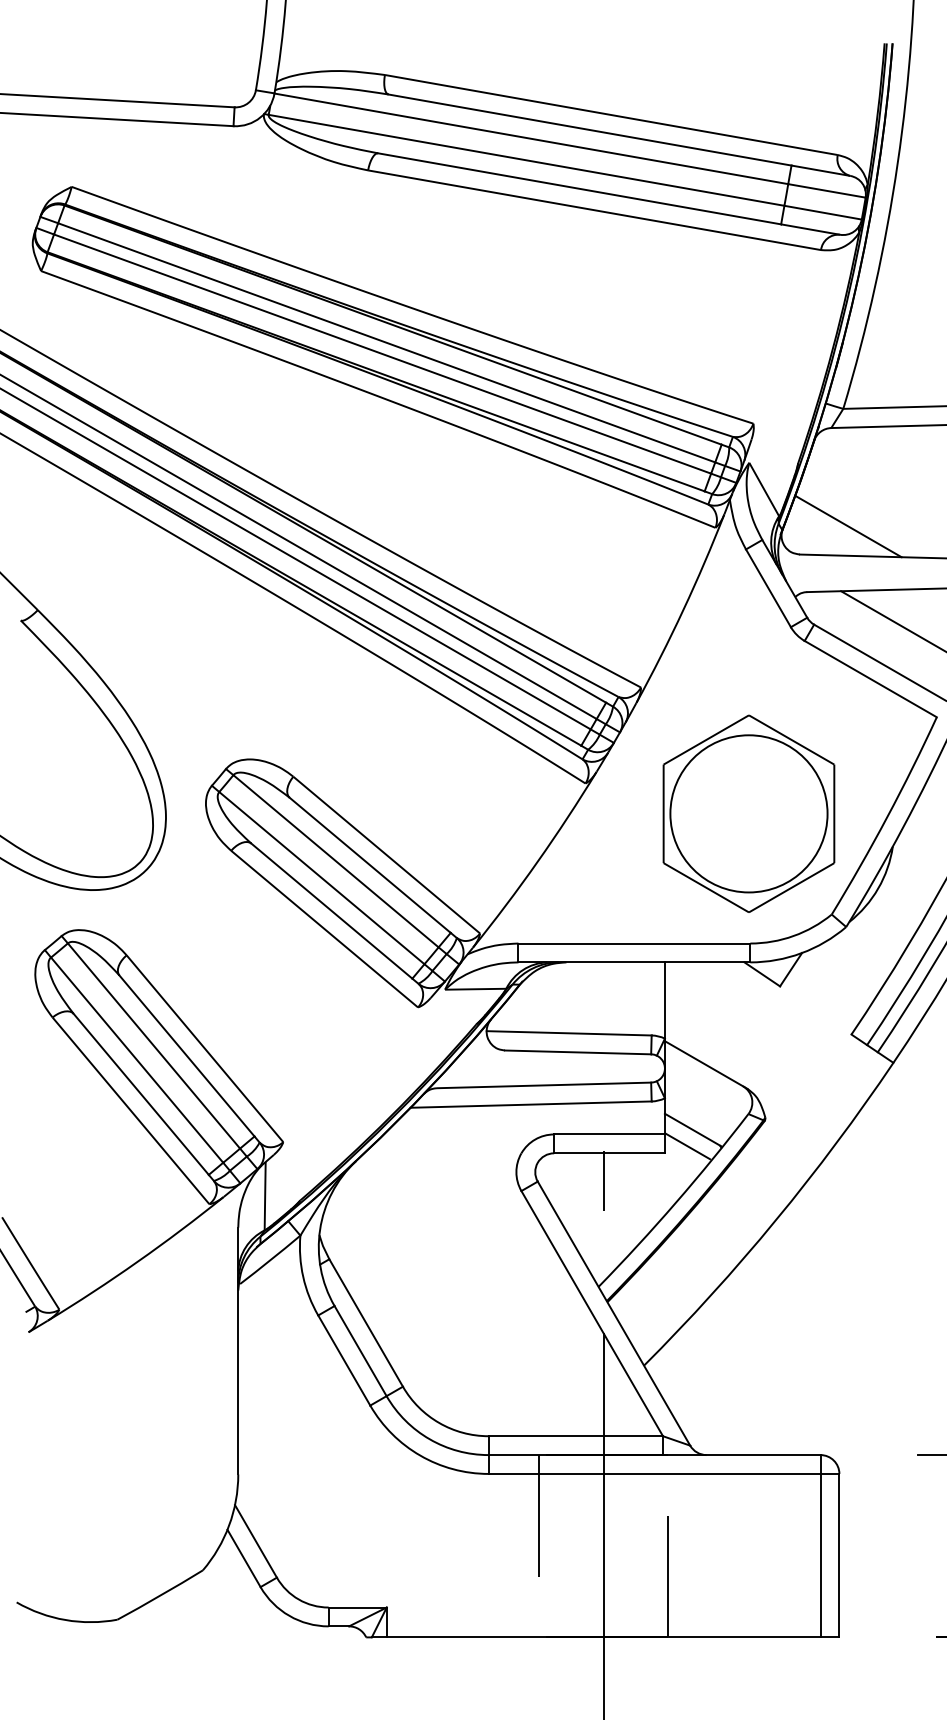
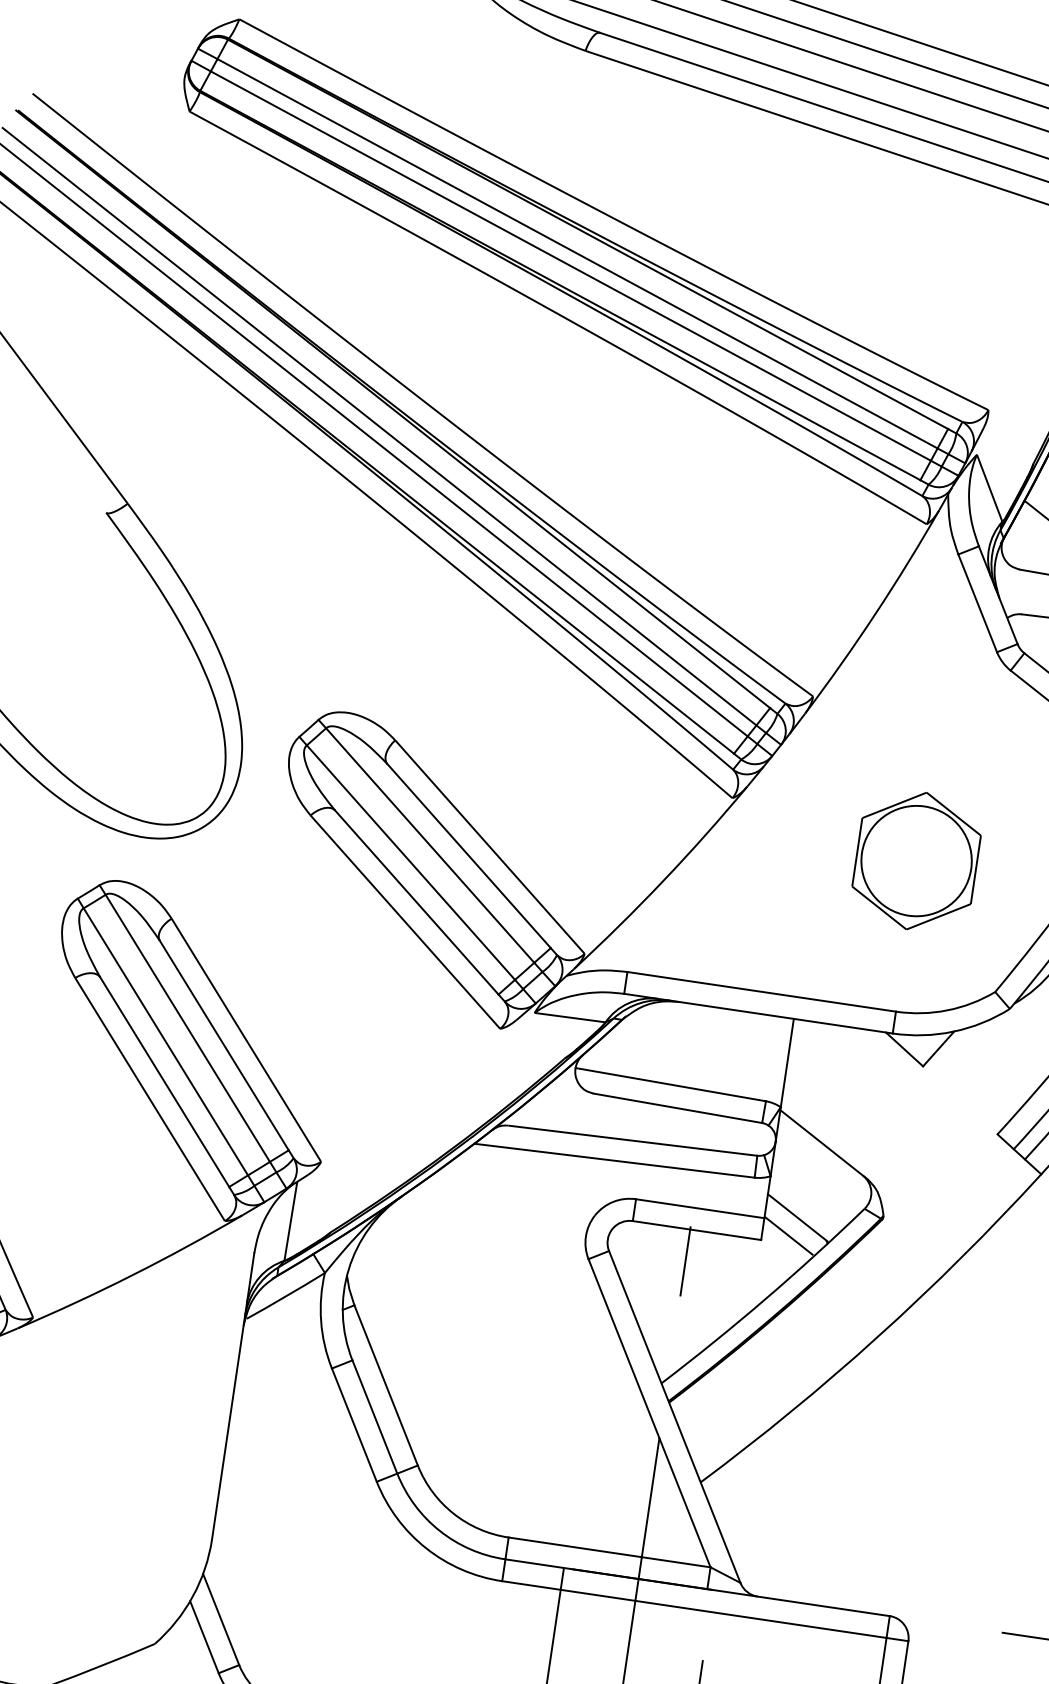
part: (748, 813) -> (916, 860), size x0.6

